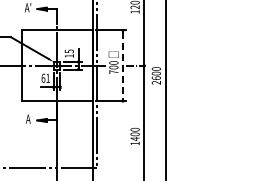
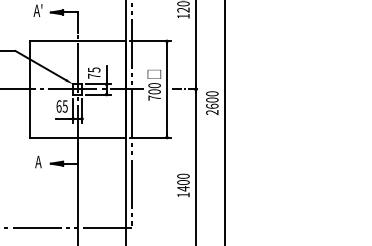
text: (68, 55) -> (93, 75), 15 -> 75
line: (122, 65) -> (166, 89), dashed -> solid
text: (47, 77) -> (64, 105), 61 -> 65

